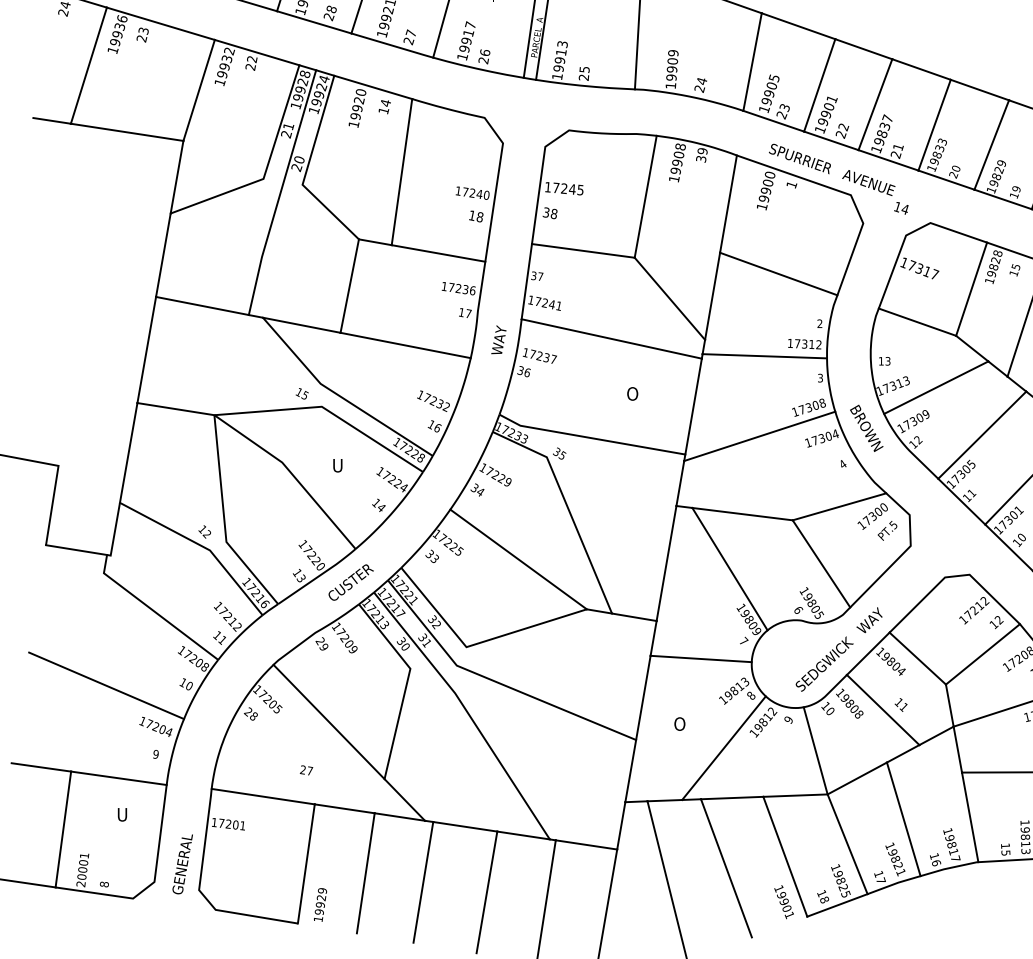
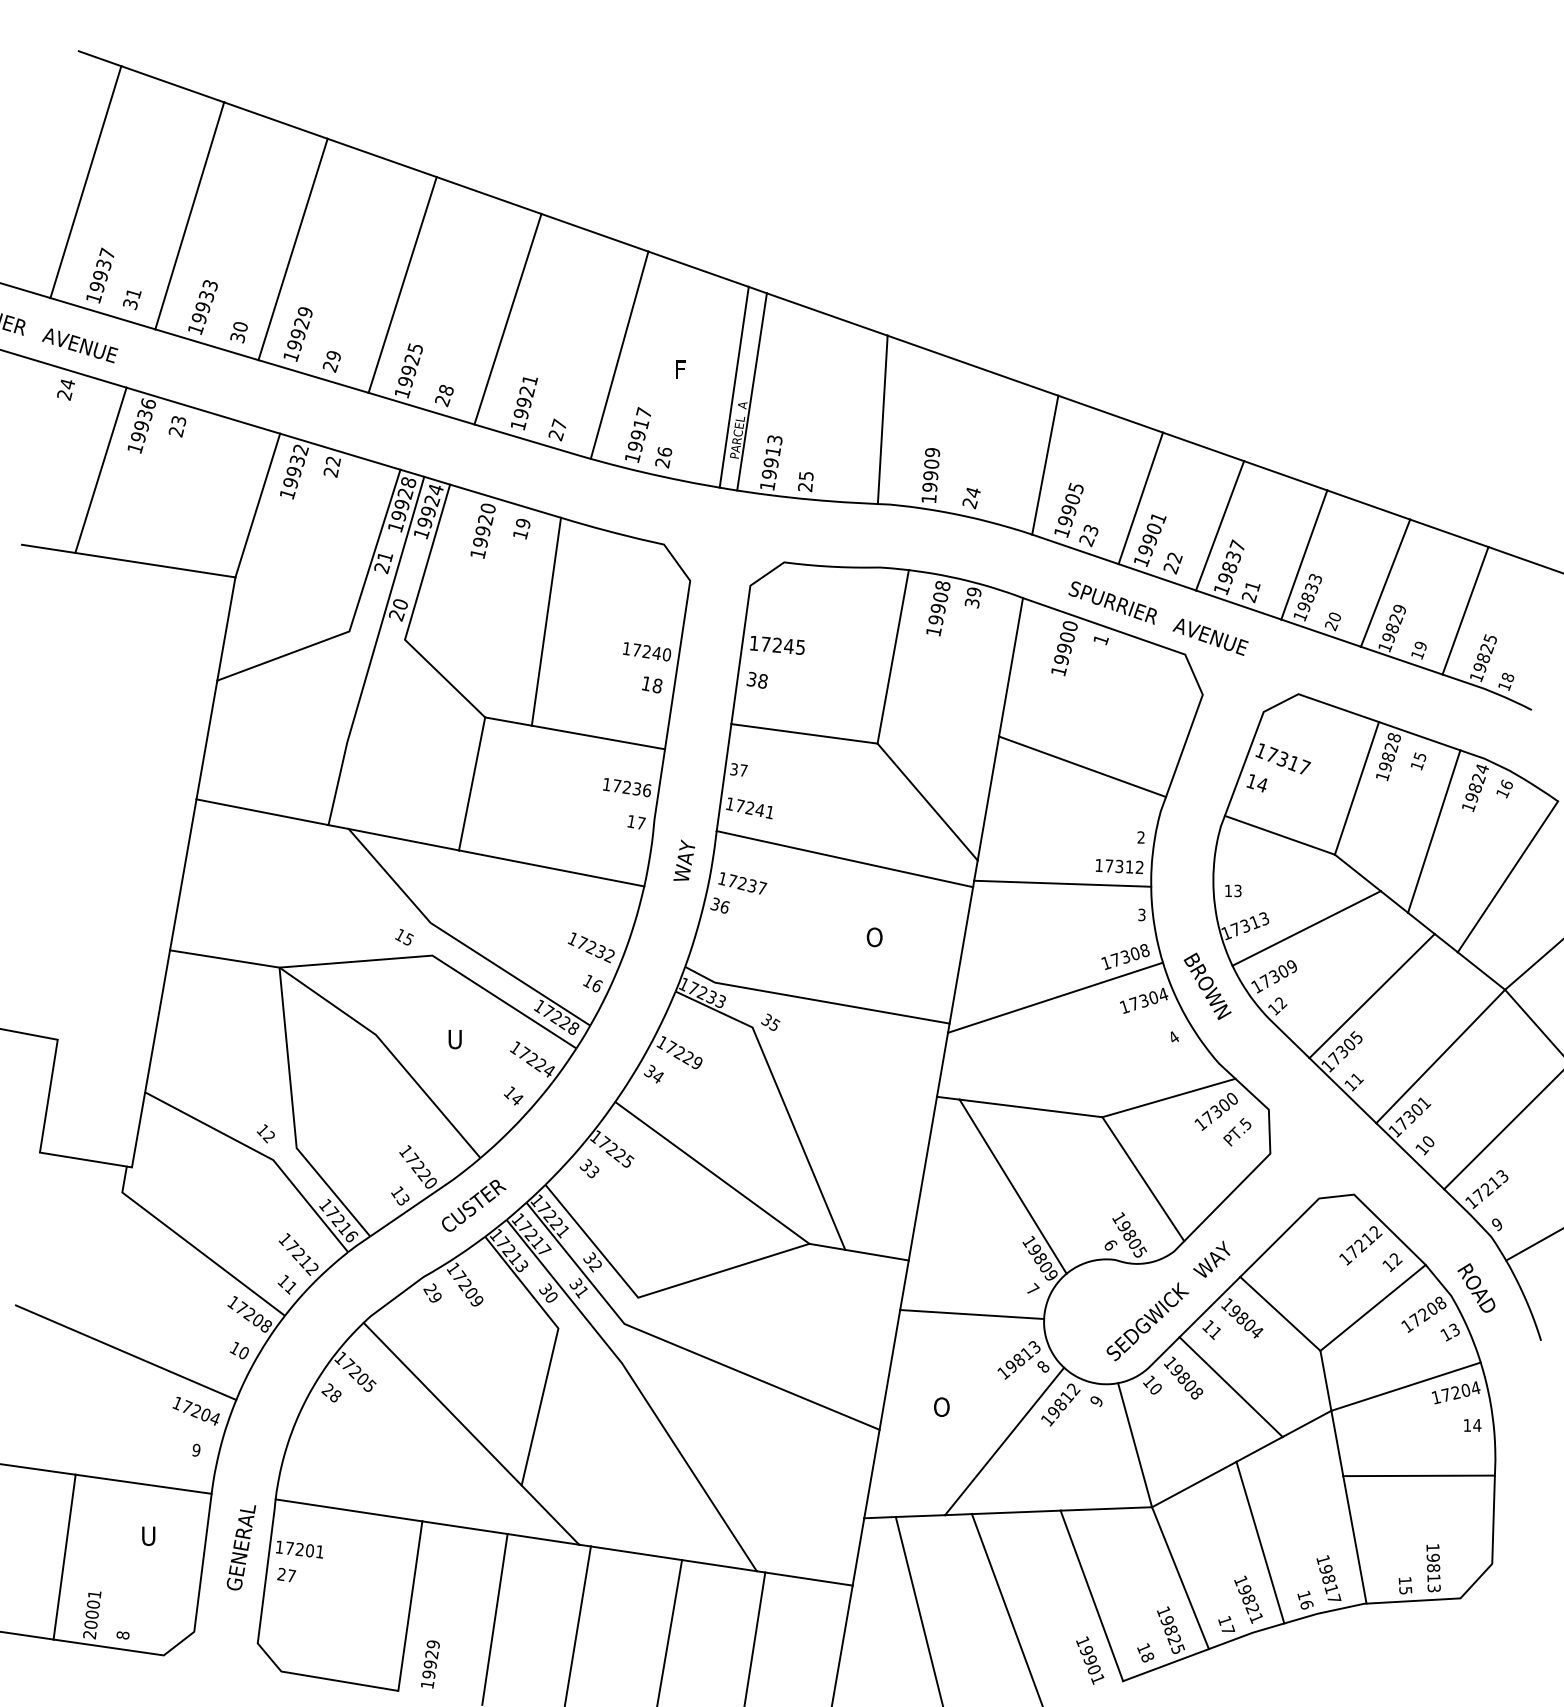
text: (385, 103) -> (523, 523), 14 -> 19
text: (901, 208) -> (1256, 783), moved
text: (901, 704) -> (1211, 1329), moved
text: (306, 770) -> (286, 1574), moved
text: (182, 864) -> (241, 1547), moved

